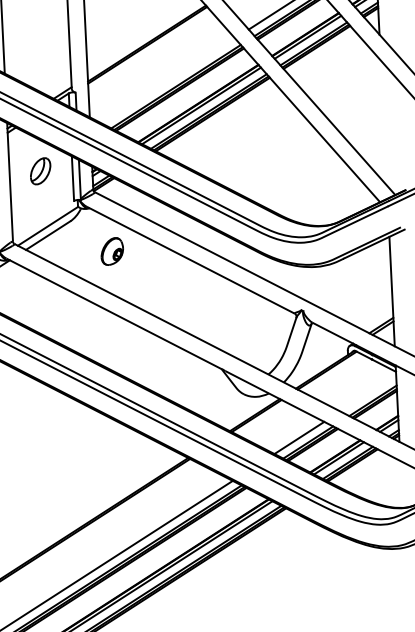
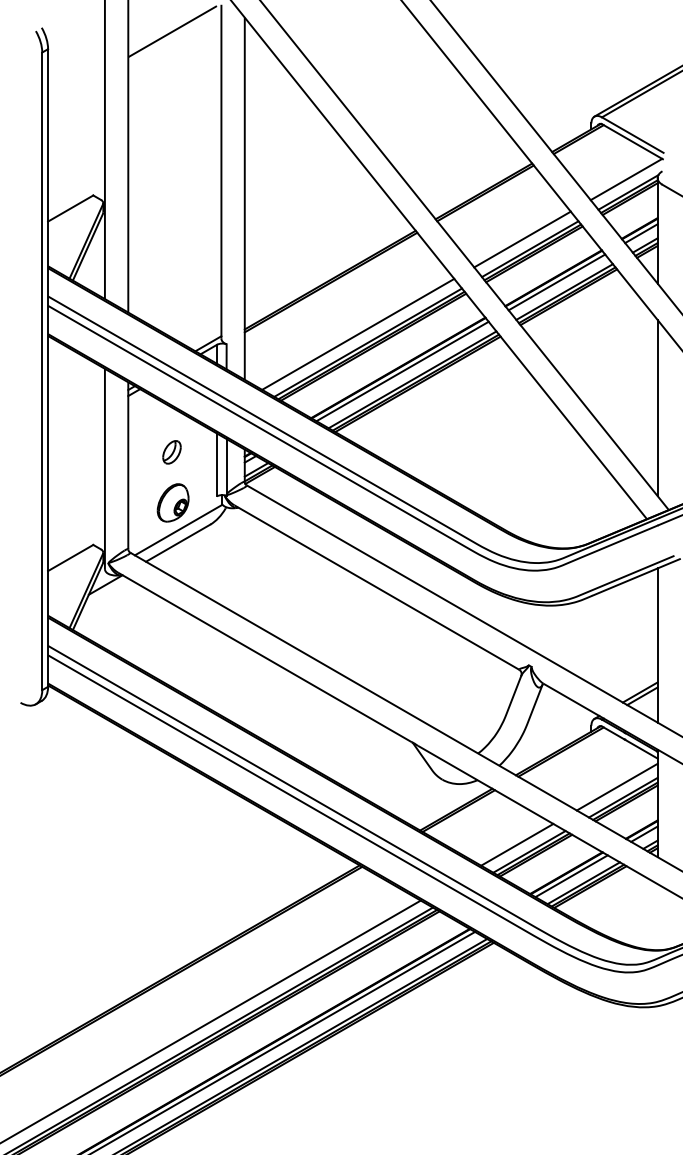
line: (168, 80) -> (358, 333), added
line: (383, 122) -> (657, 407), added
part: (40, 171) -> (171, 452), size x0.62
part: (111, 251) -> (172, 502), moved
line: (367, 393) -> (616, 786), added

